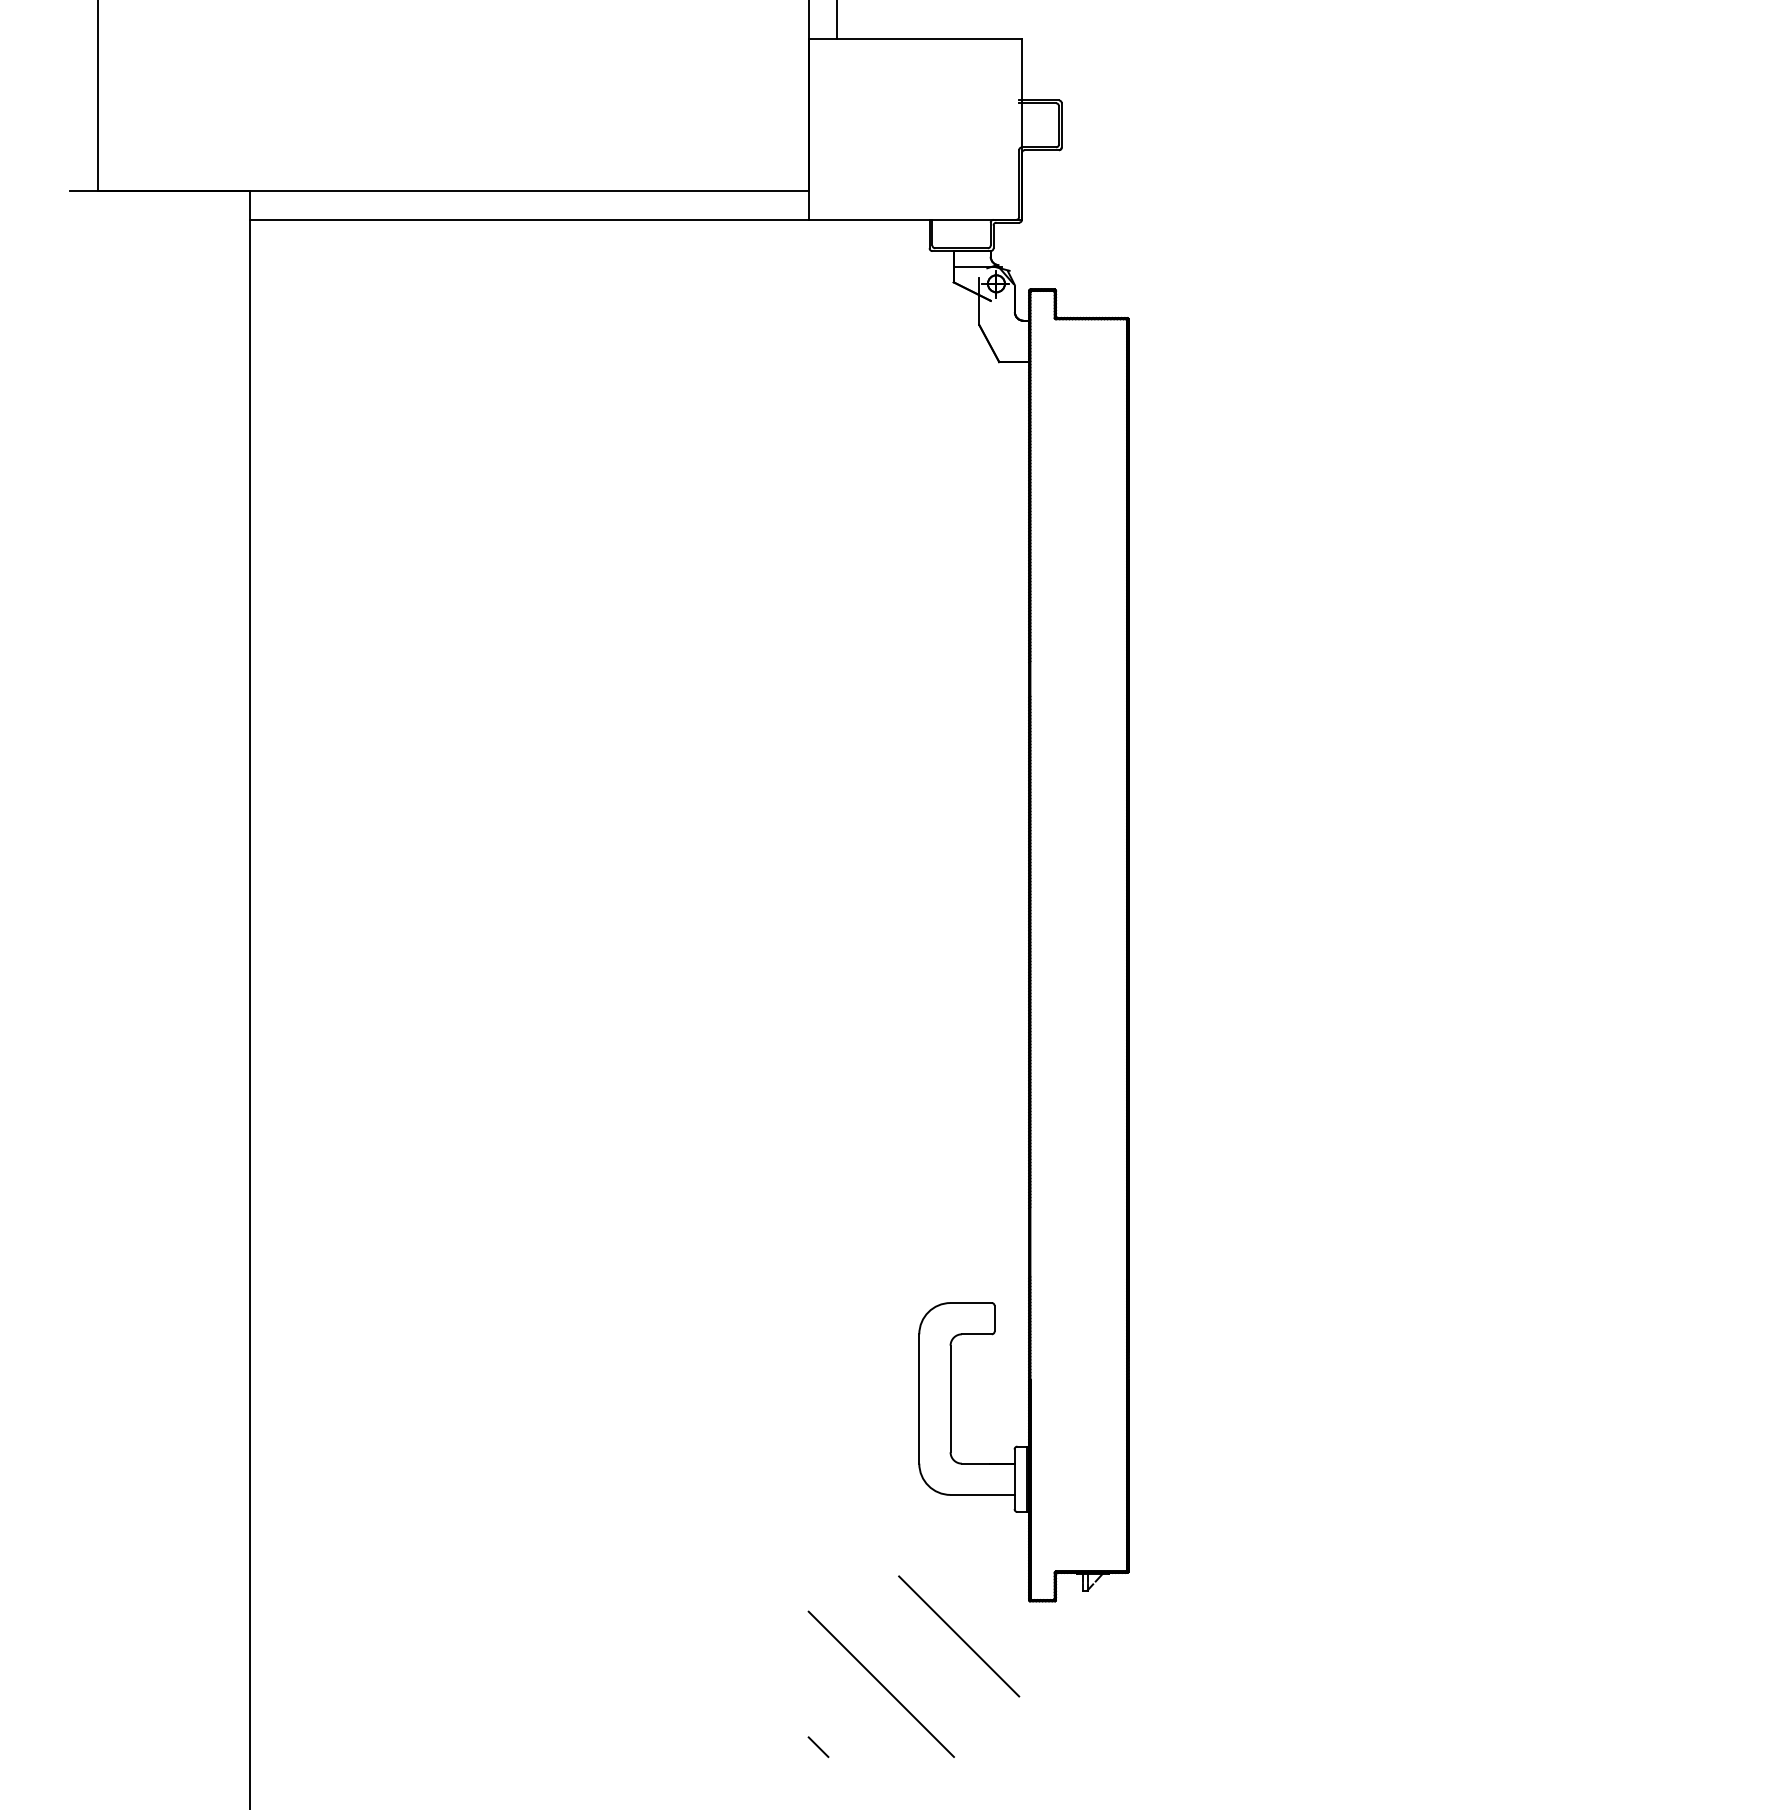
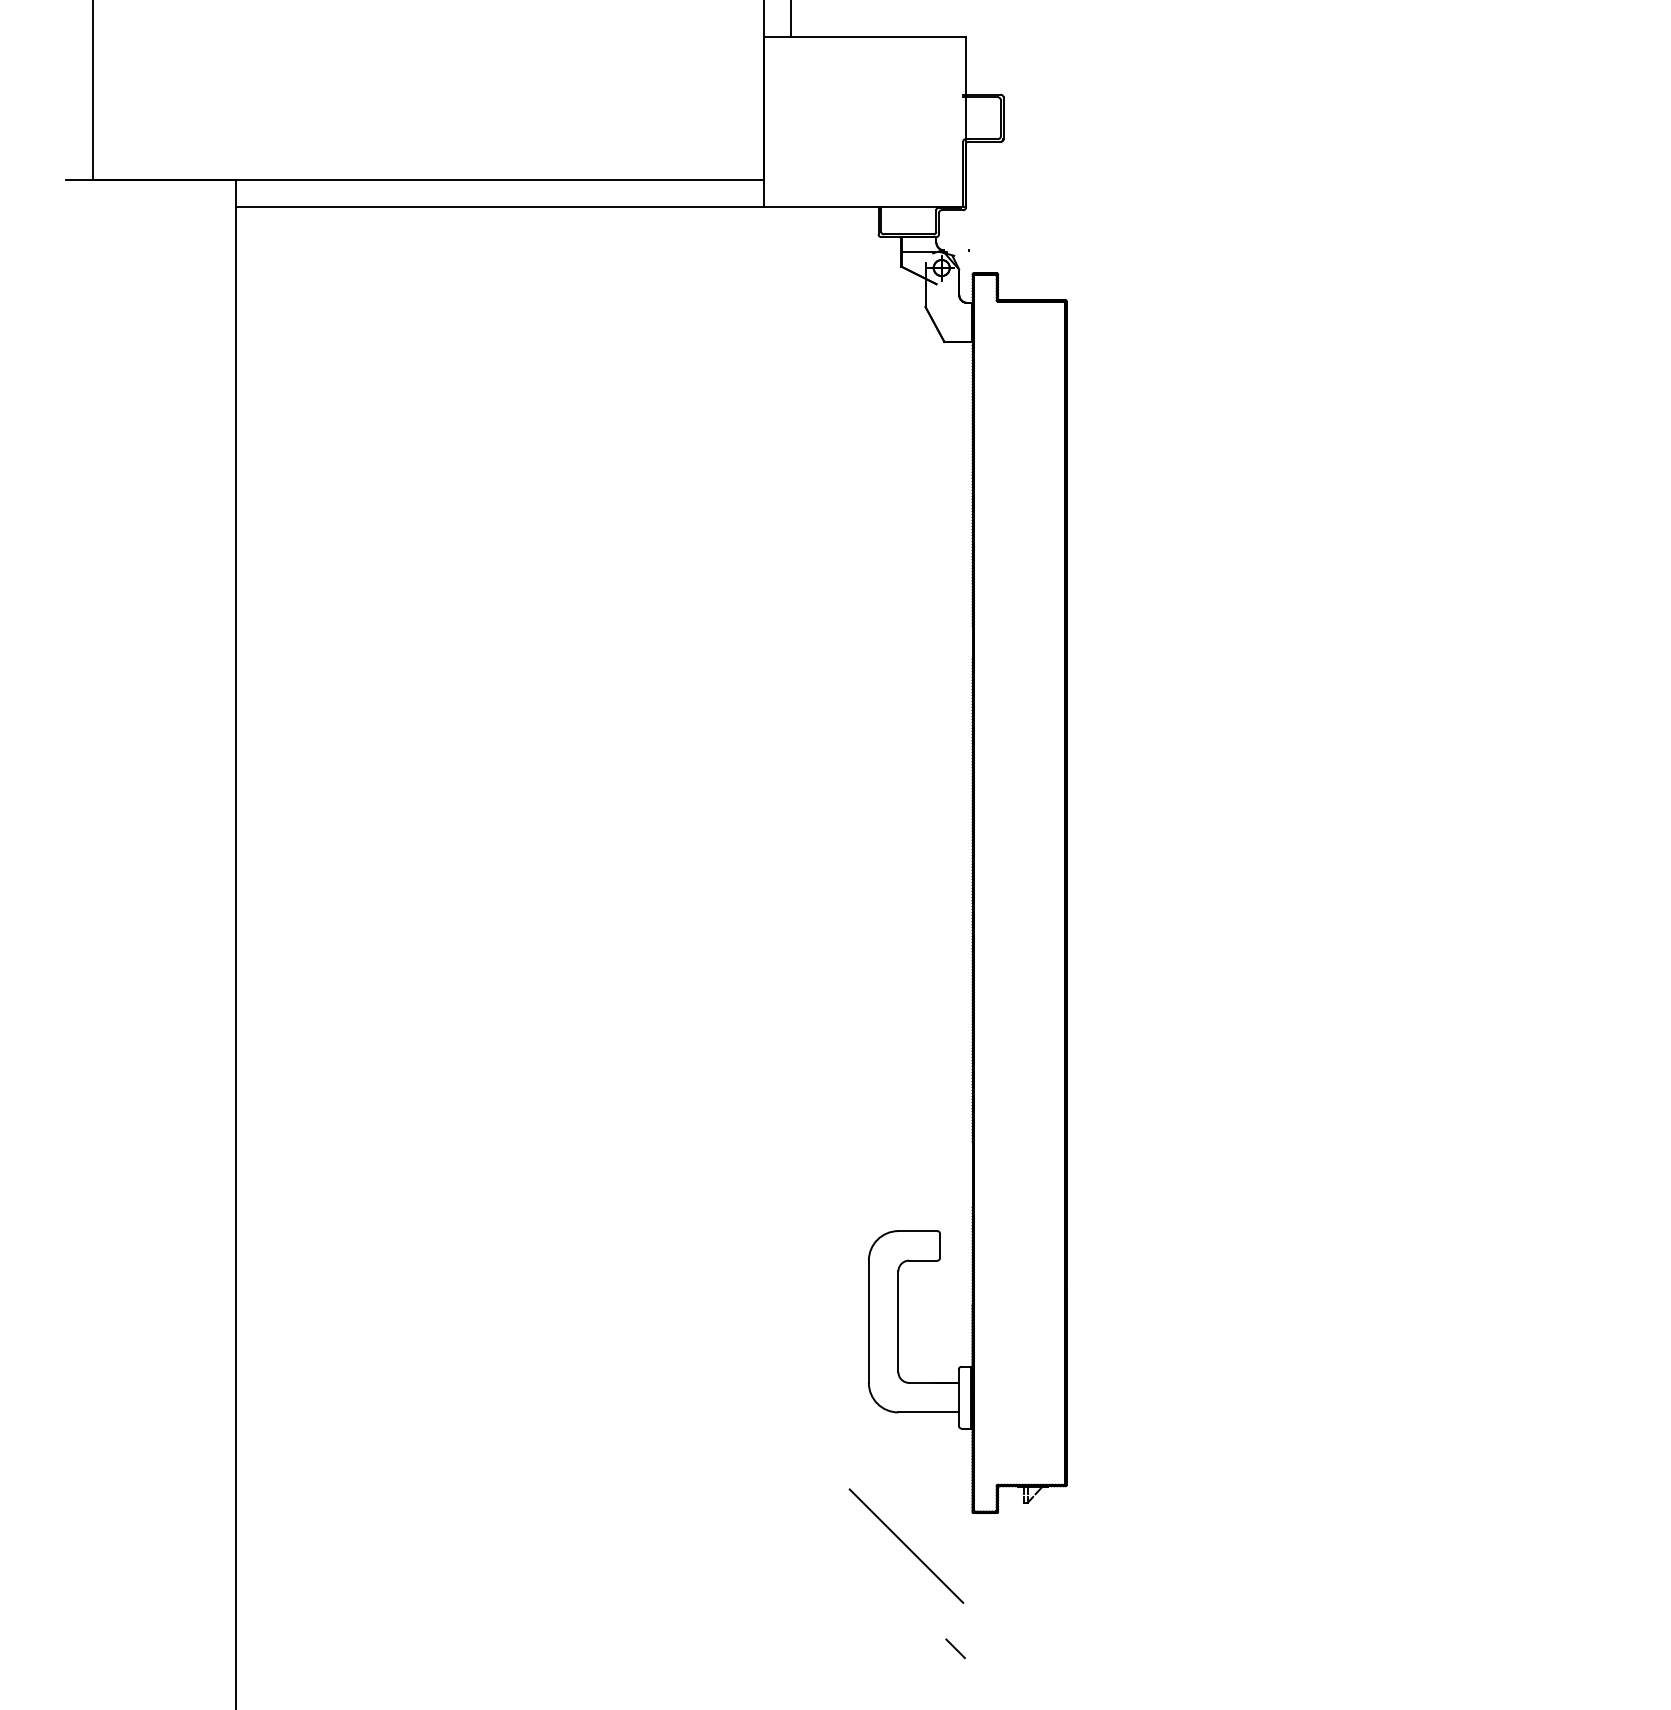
line: (880, 1684) -> (832, 1591), removed
line: (818, 1746) -> (955, 1648), moved

